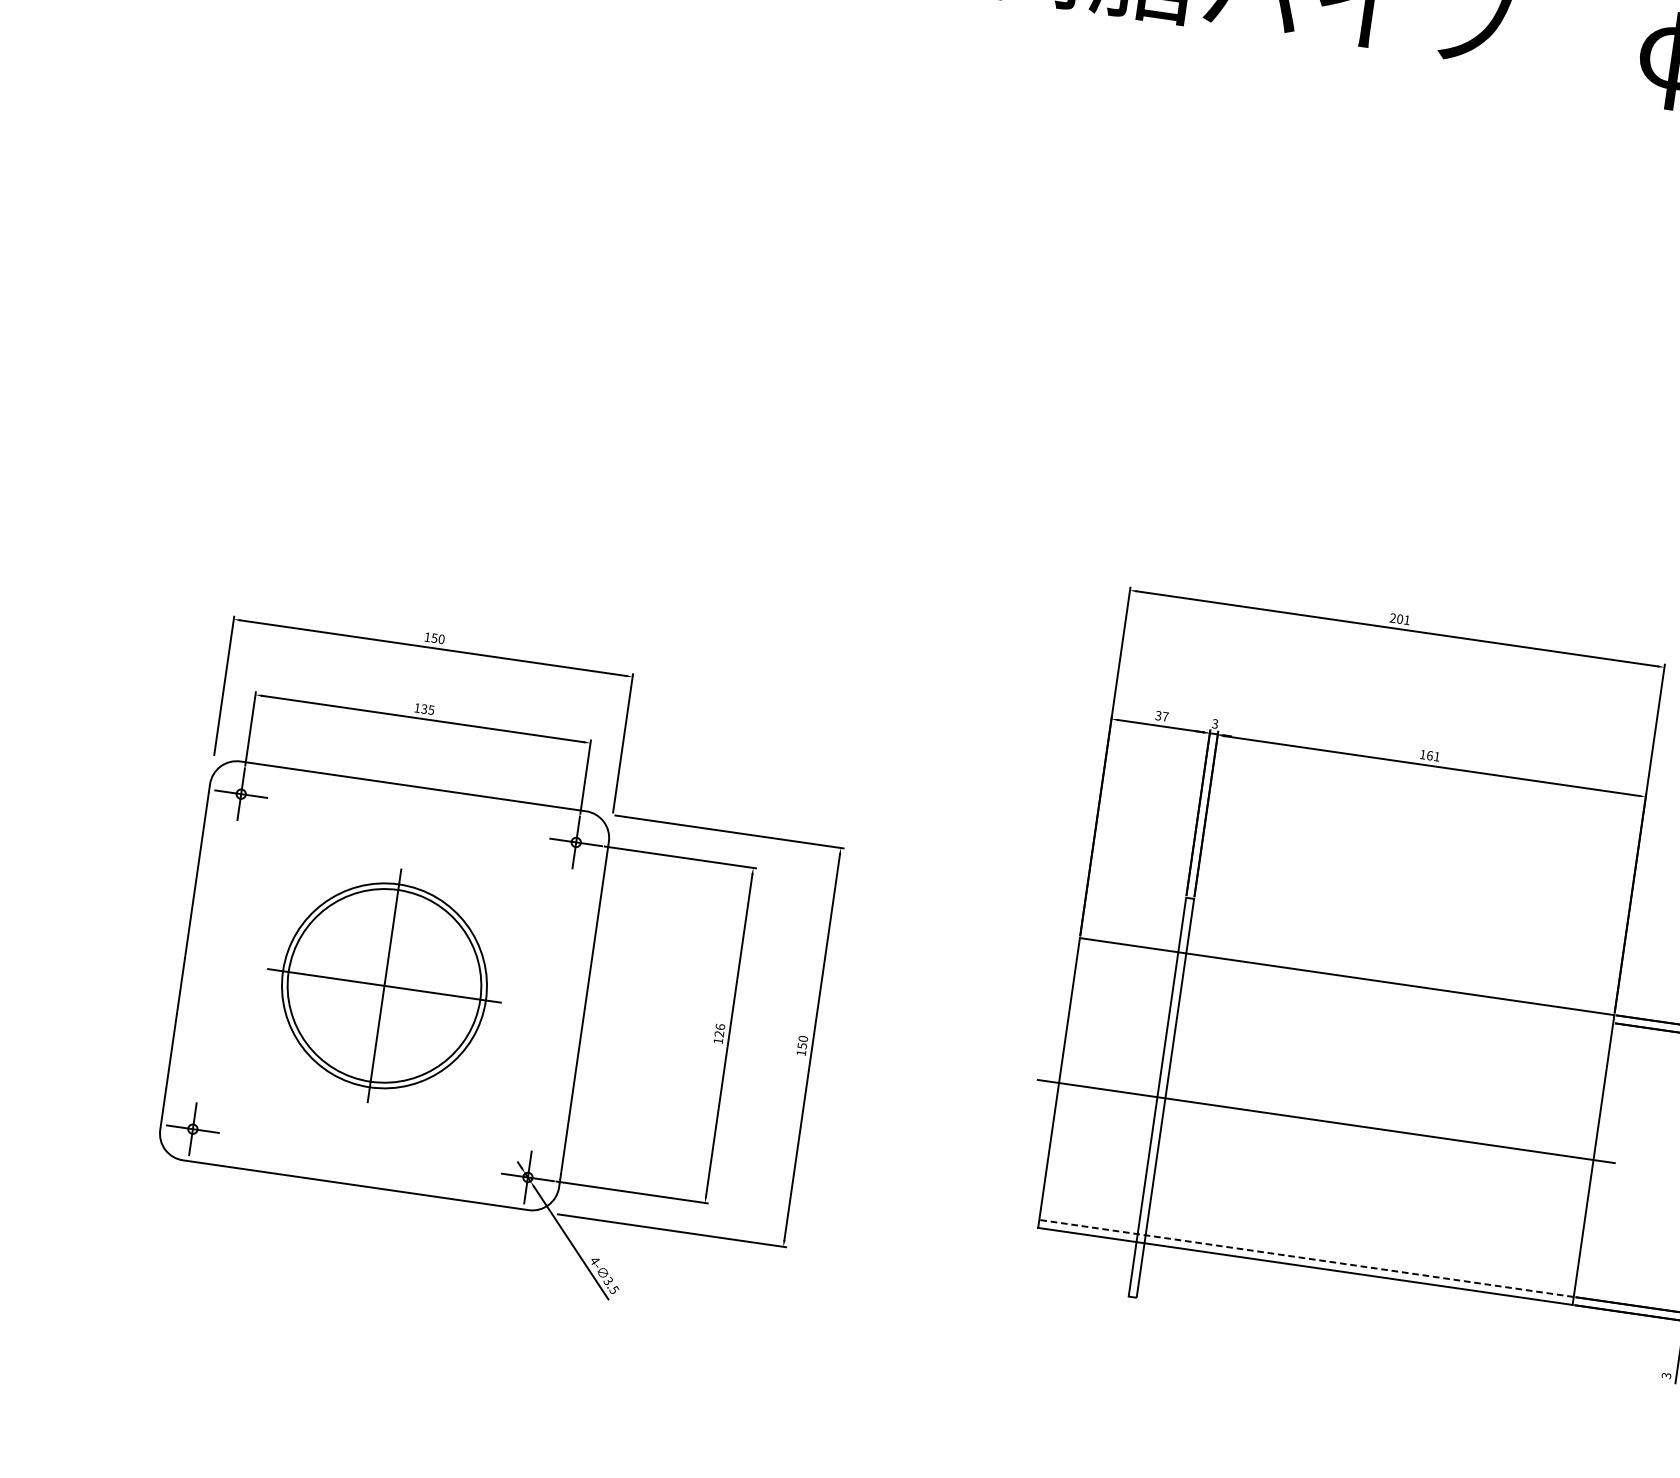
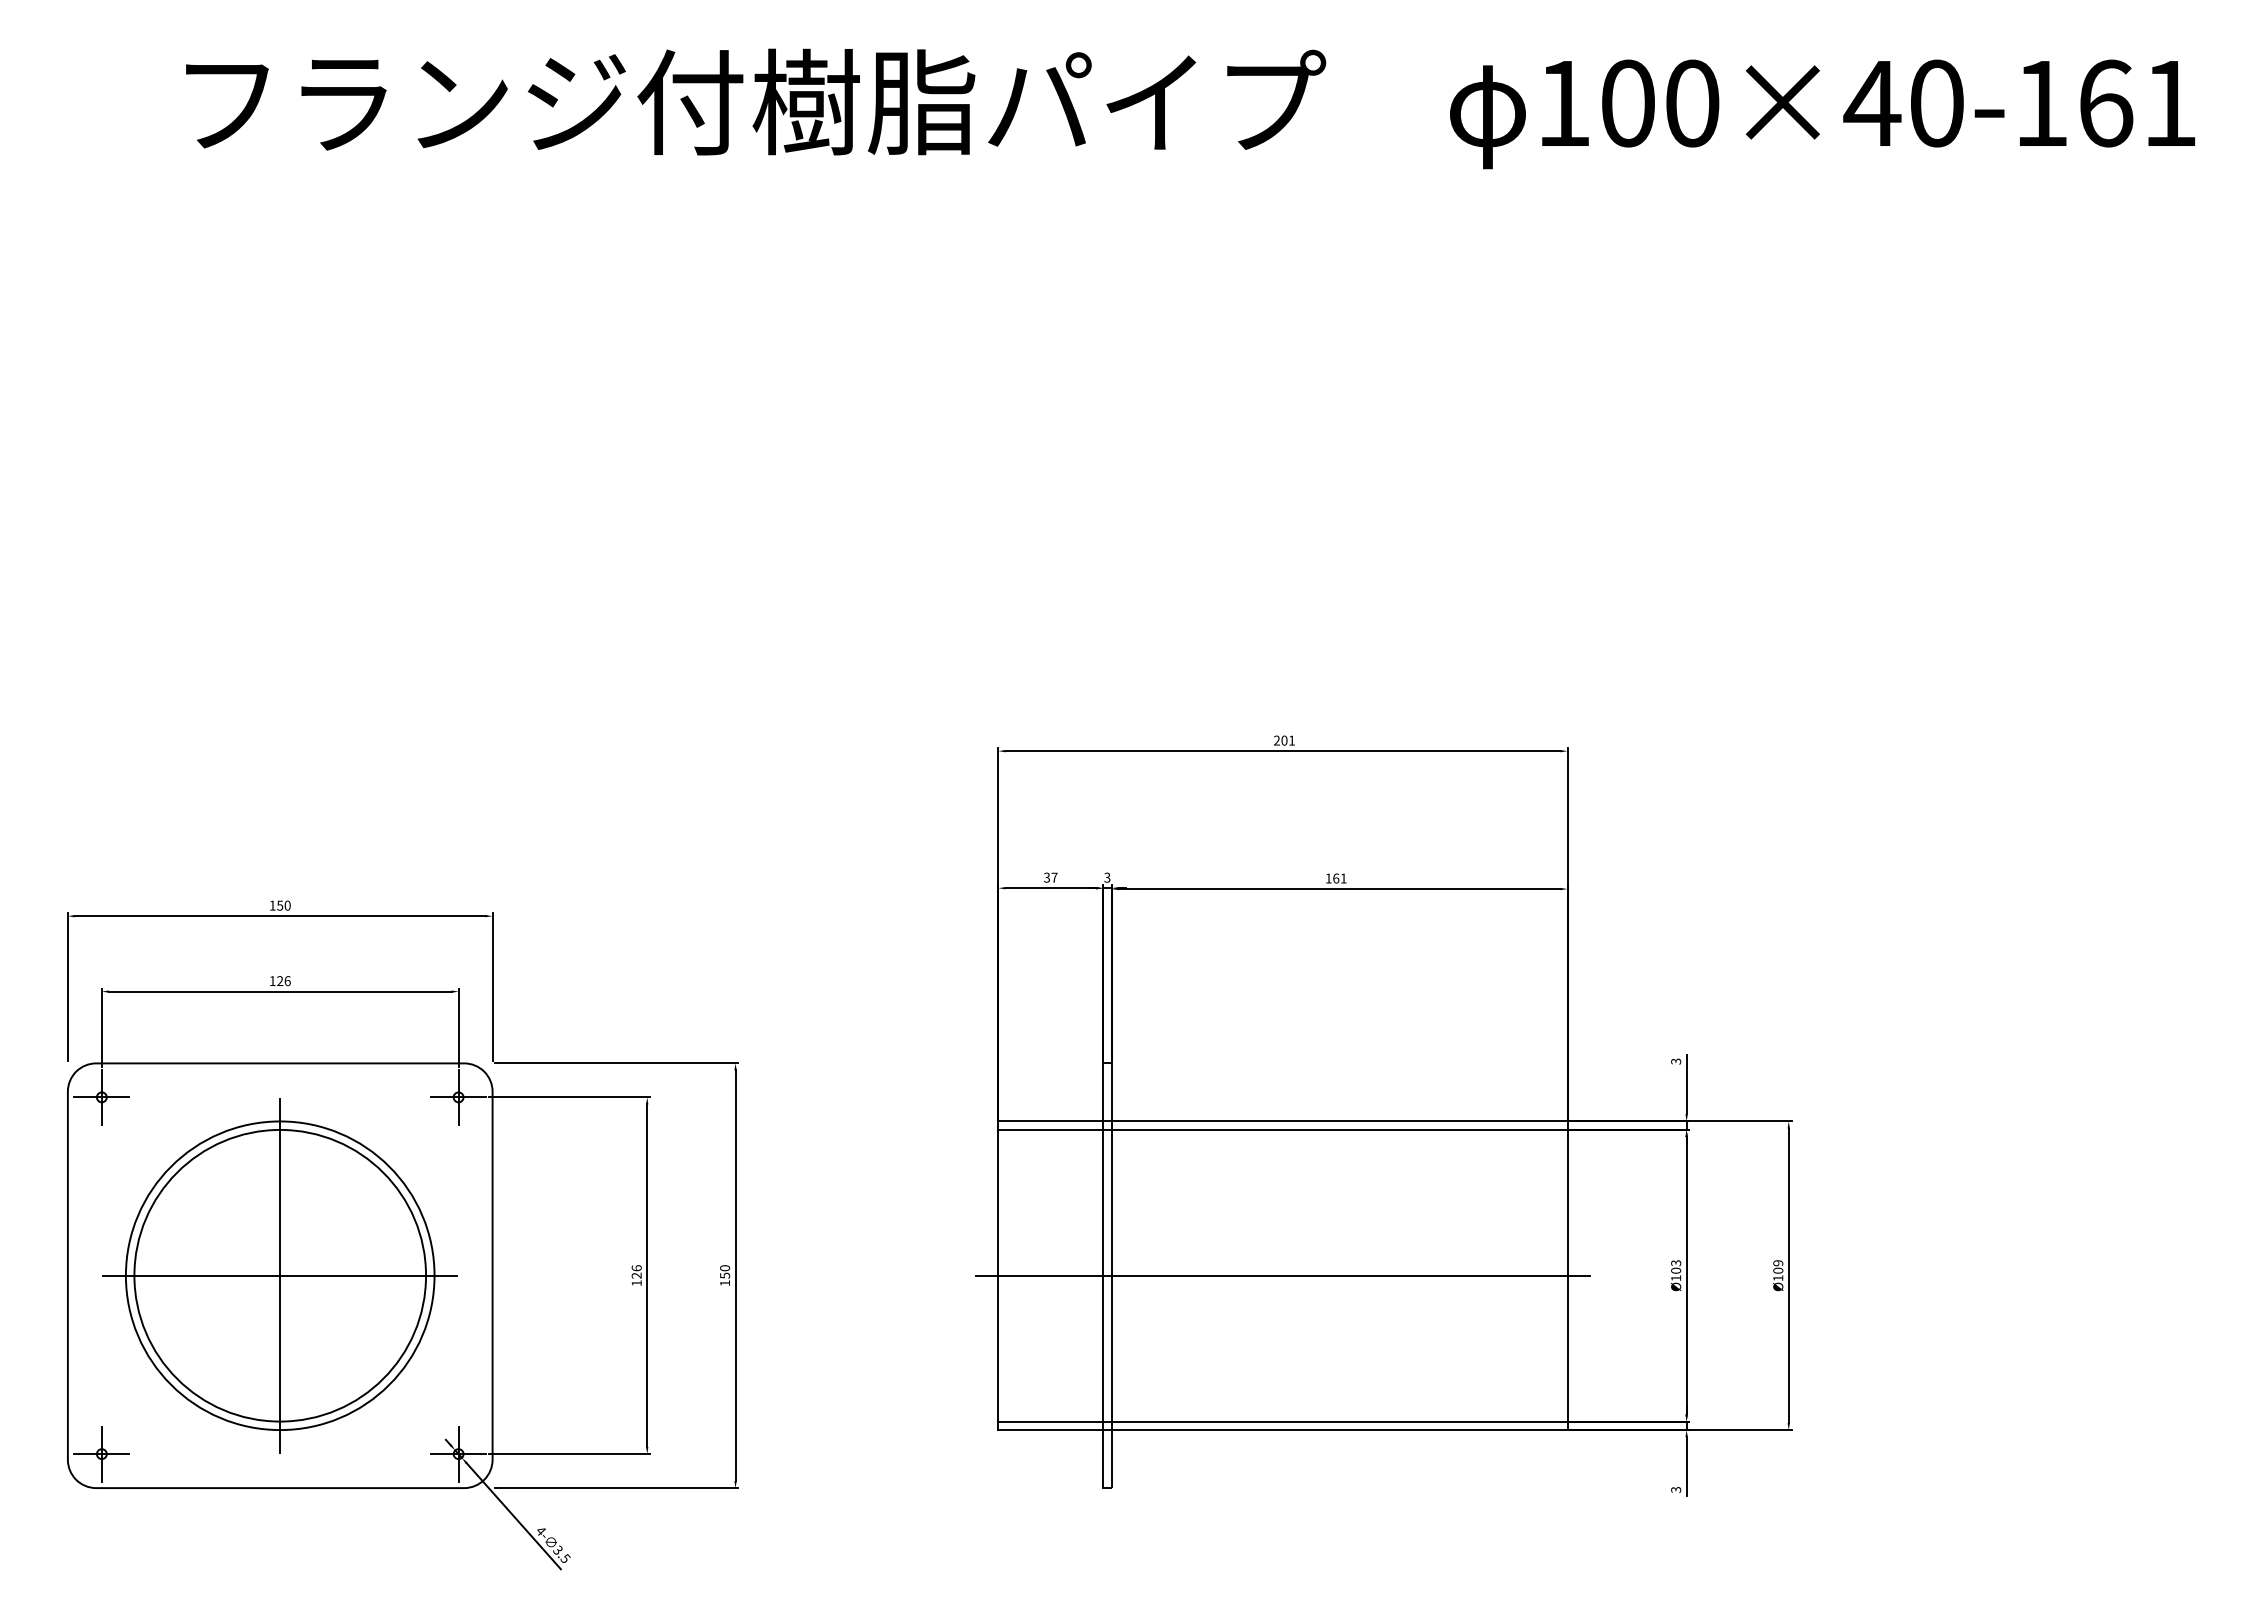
text: (427, 709) -> (283, 981), 135 -> 126
line: (1345, 984) -> (1282, 1129), added
part: (383, 985) -> (279, 1275), size x1.43
line: (1307, 1258) -> (1283, 1421), dashed -> solid

